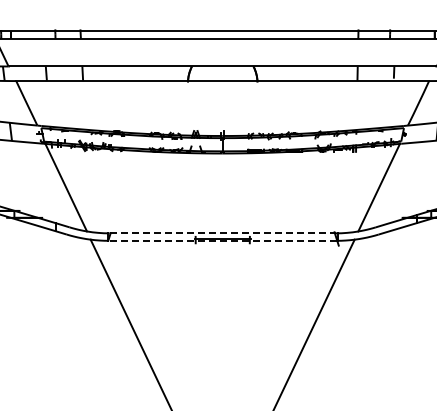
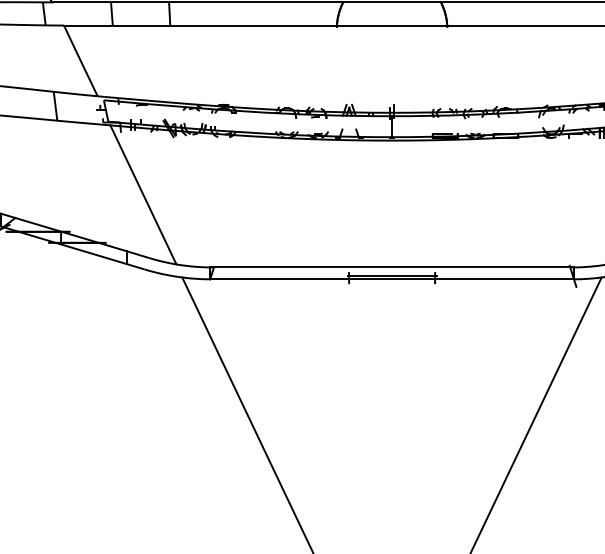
line: (223, 233) -> (393, 267), dashed -> solid
line: (222, 240) -> (391, 278), dashed -> solid

